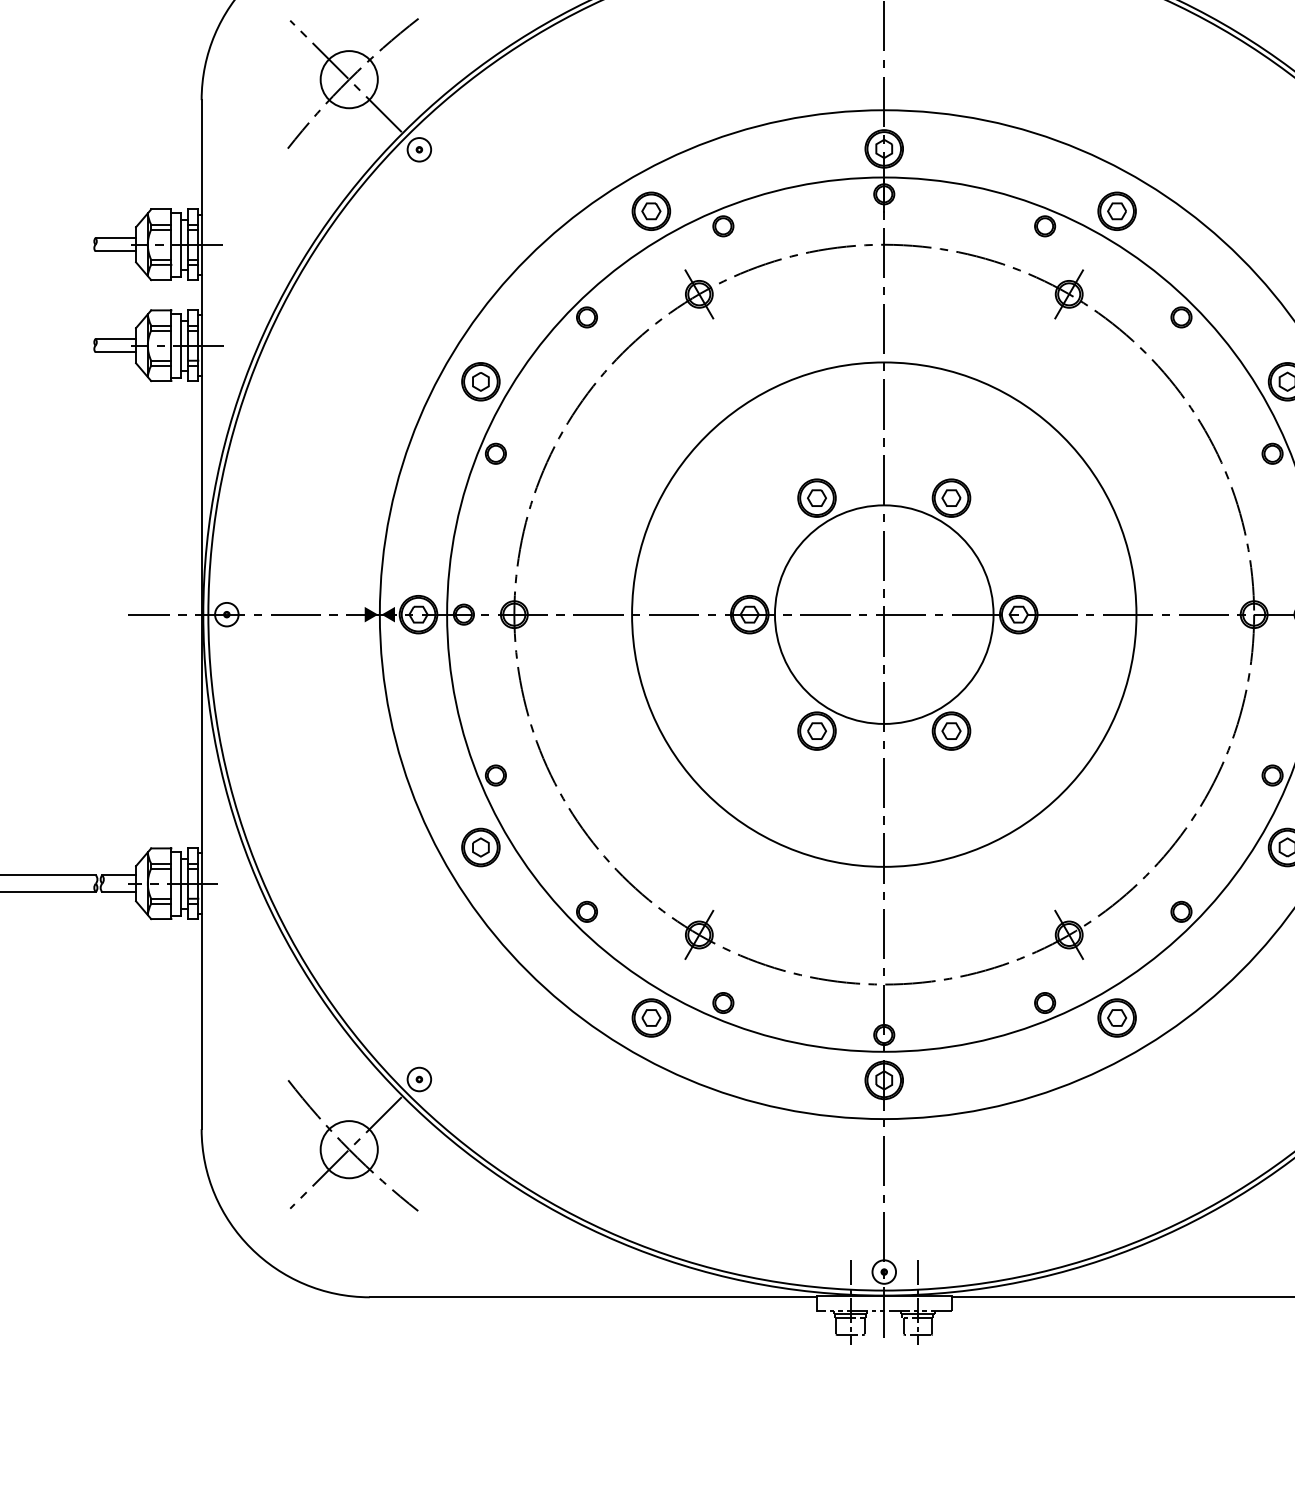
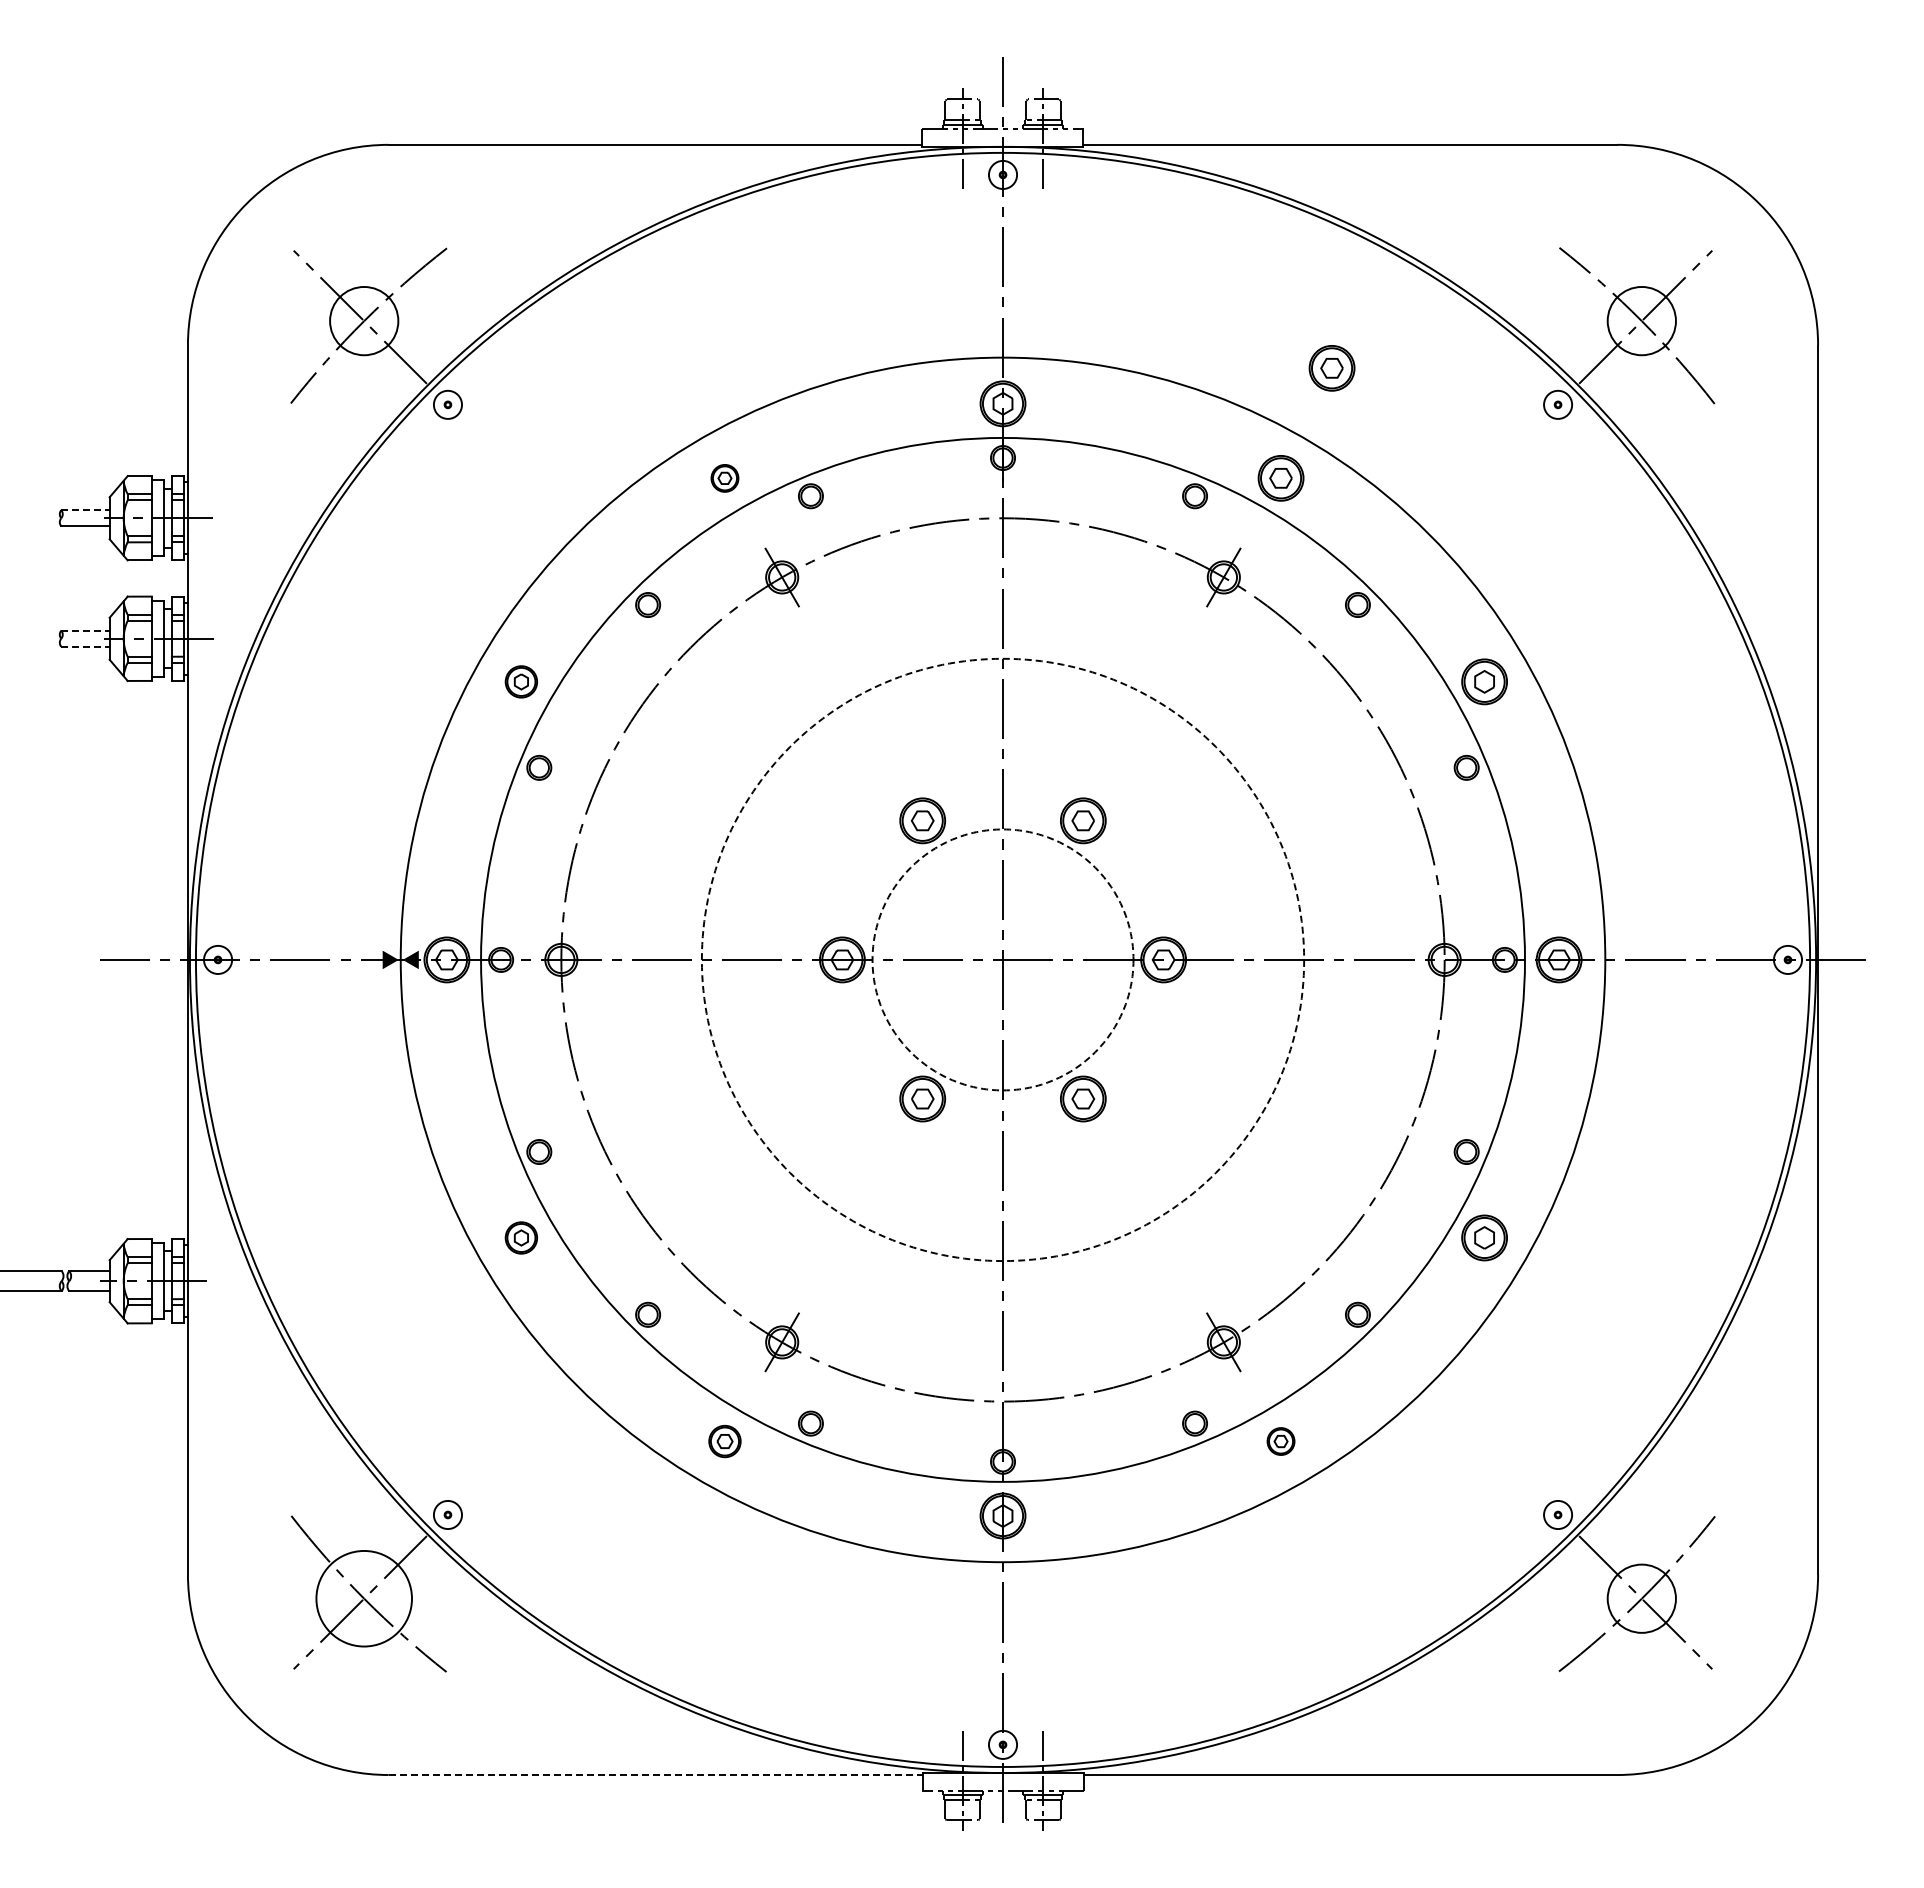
part: (1159, 119) -> (1331, 368), added
part: (651, 211) -> (724, 478), size x0.6
line: (115, 238) -> (85, 510), solid -> dashed
line: (115, 338) -> (85, 630), solid -> dashed
line: (115, 352) -> (85, 646), solid -> dashed
part: (480, 381) -> (521, 681), size x0.7
circle: (883, 614) -> (1002, 959), solid -> dashed
circle: (883, 614) -> (1002, 959), solid -> dashed
part: (480, 847) -> (521, 1237), size x0.7
part: (651, 1017) -> (724, 1441), size x0.7
part: (1116, 1017) -> (1280, 1441), size x0.6
circle: (349, 1149) -> (364, 1598), size x1.4
line: (594, 1297) -> (656, 1775), solid -> dashed

